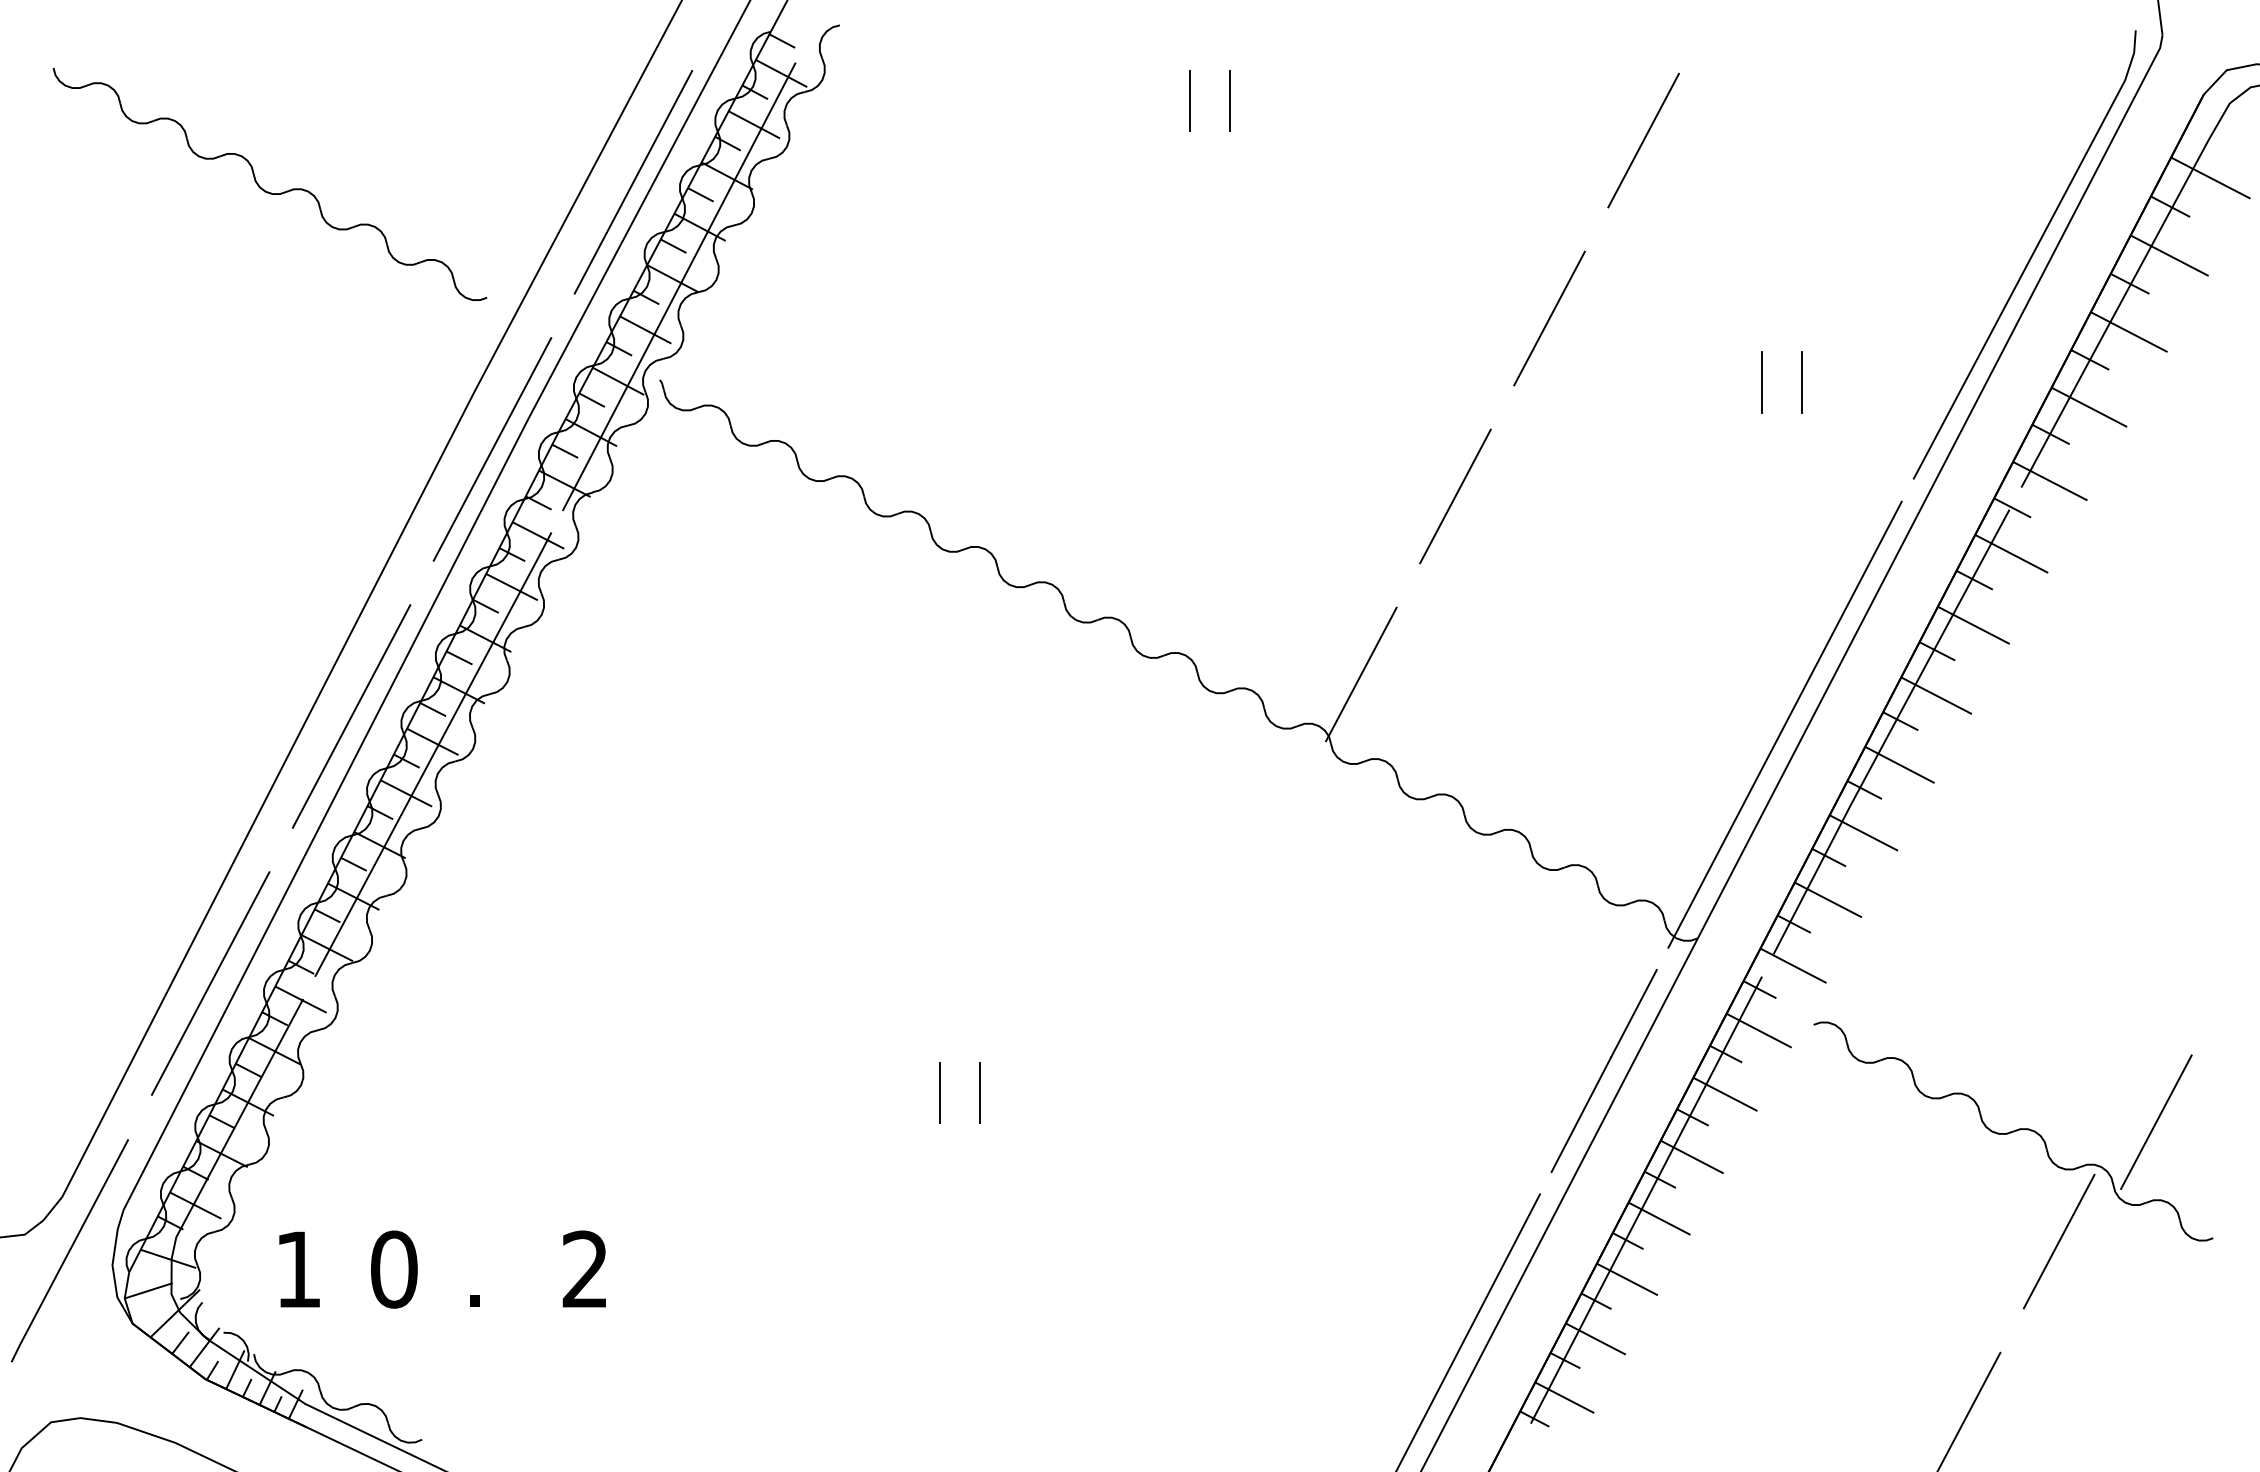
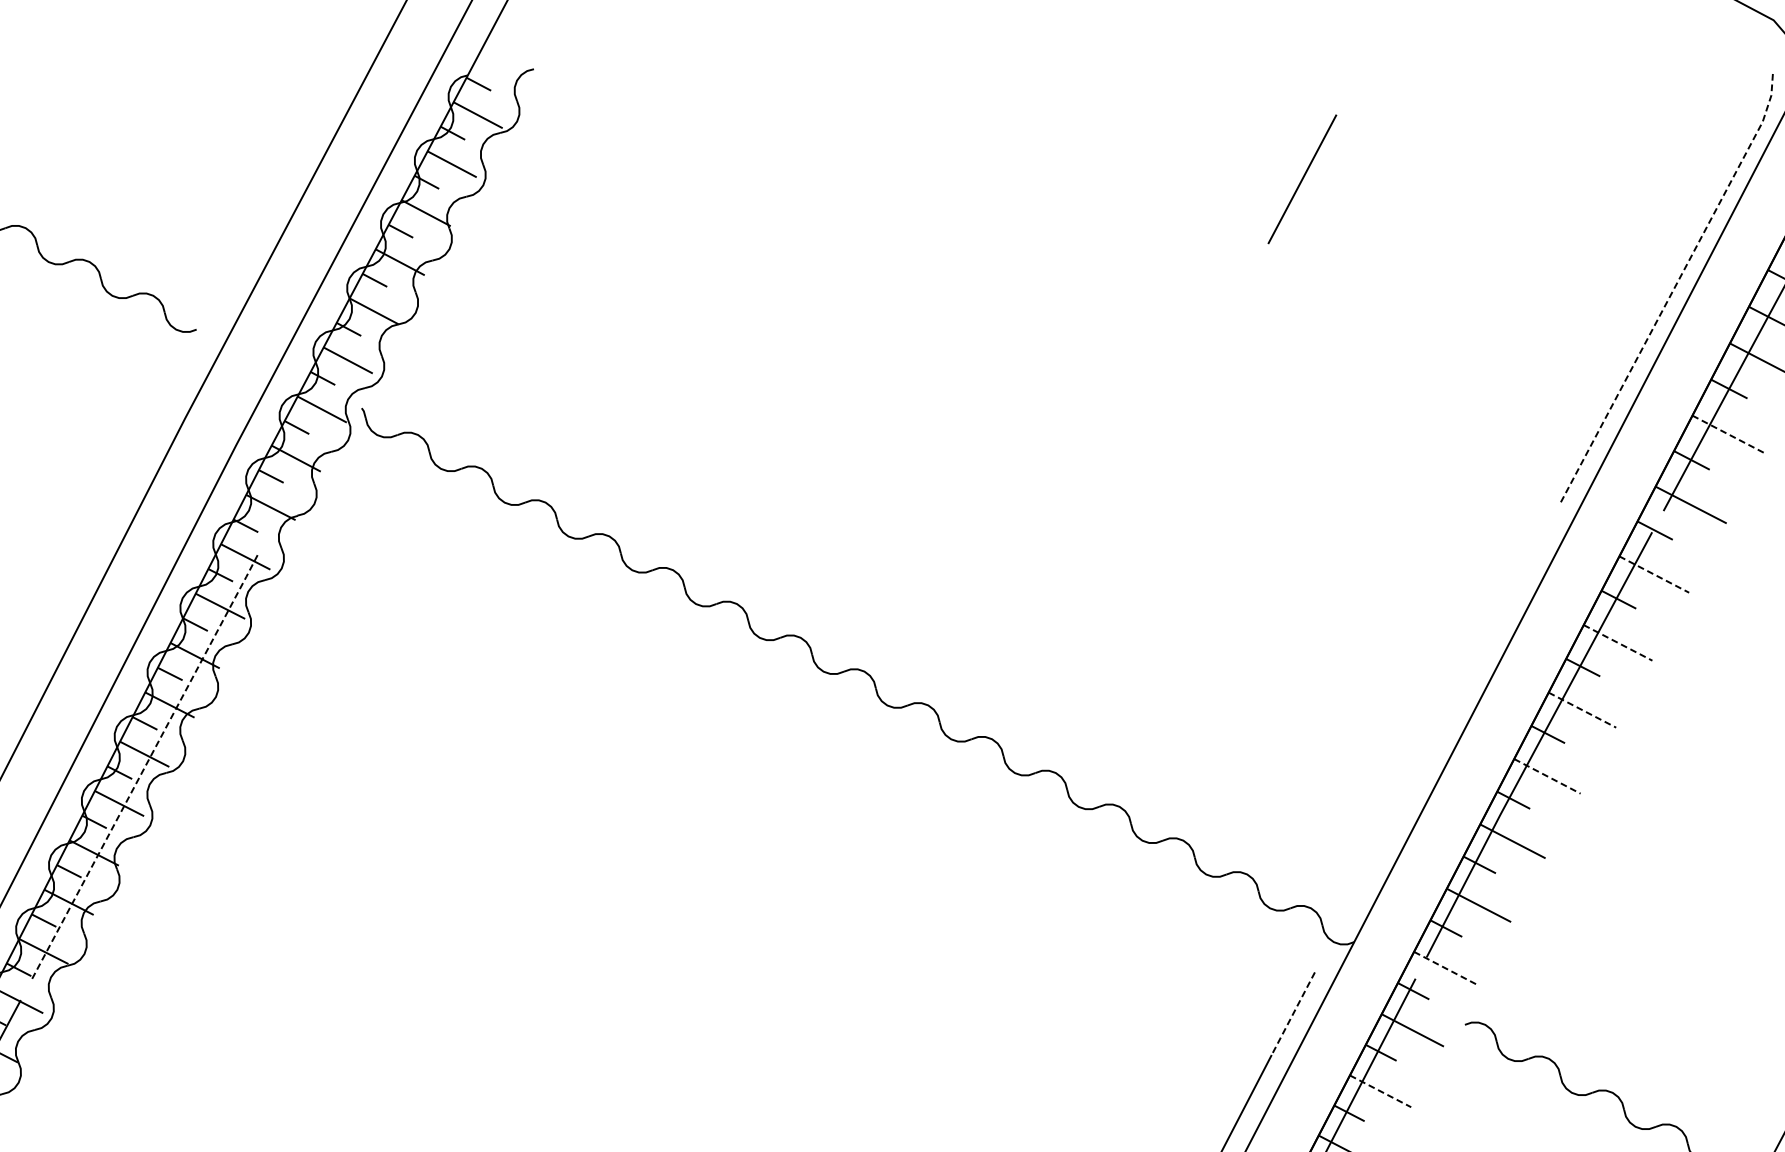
line: (1189, 100) -> (868, 141), removed
line: (1230, 100) -> (907, 141), removed
line: (633, 182) -> (336, 219), removed
line: (2031, 256) -> (1673, 290), solid -> dashed
line: (679, 286) -> (380, 318), removed
line: (1549, 318) -> (1212, 349), removed
line: (1762, 382) -> (1416, 410), removed
line: (1802, 382) -> (1454, 410), removed
line: (2089, 407) -> (1728, 434), solid -> dashed
line: (492, 449) -> (201, 474), removed
line: (1455, 496) -> (1122, 519), removed
line: (2012, 554) -> (1655, 575), solid -> dashed
line: (1974, 625) -> (1618, 643), solid -> dashed
line: (1361, 674) -> (1032, 689), removed
line: (1936, 695) -> (1582, 709), solid -> dashed
line: (351, 716) -> (66, 730), removed
line: (1784, 724) -> (1437, 737), removed
line: (433, 753) -> (145, 765), solid -> dashed
line: (1900, 765) -> (1547, 776), solid -> dashed
line: (1793, 966) -> (1445, 969), solid -> dashed
line: (1633, 1014) -> (1292, 1014), solid -> dashed
line: (939, 1092) -> (629, 1089), removed
line: (979, 1092) -> (667, 1089), removed
line: (1725, 1094) -> (1380, 1091), solid -> dashed

